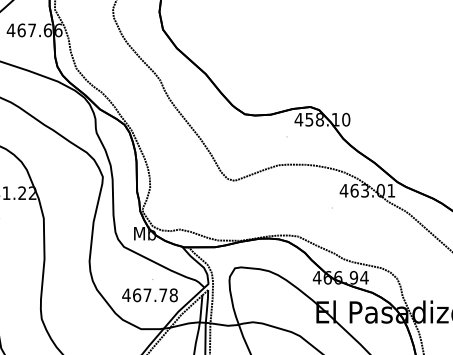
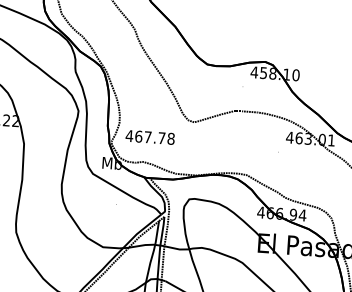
text: (149, 295) -> (149, 137), moved

